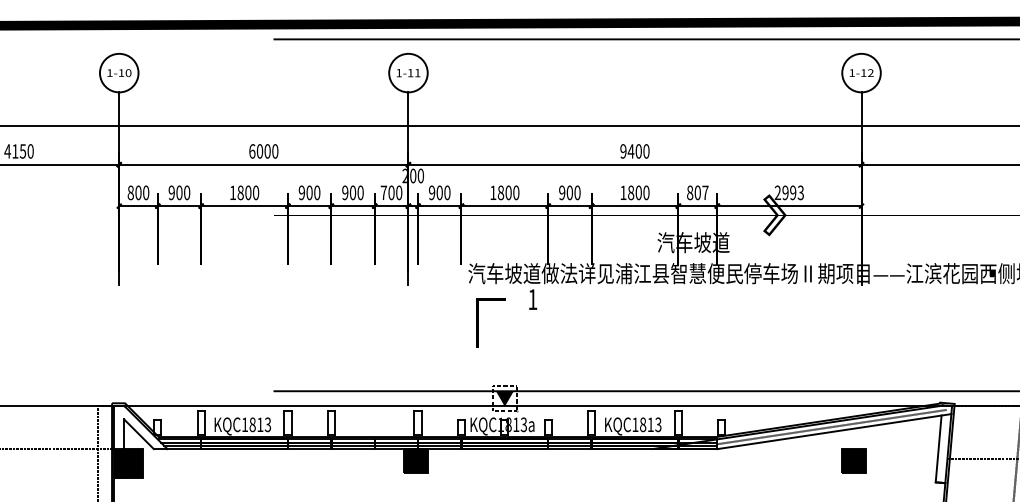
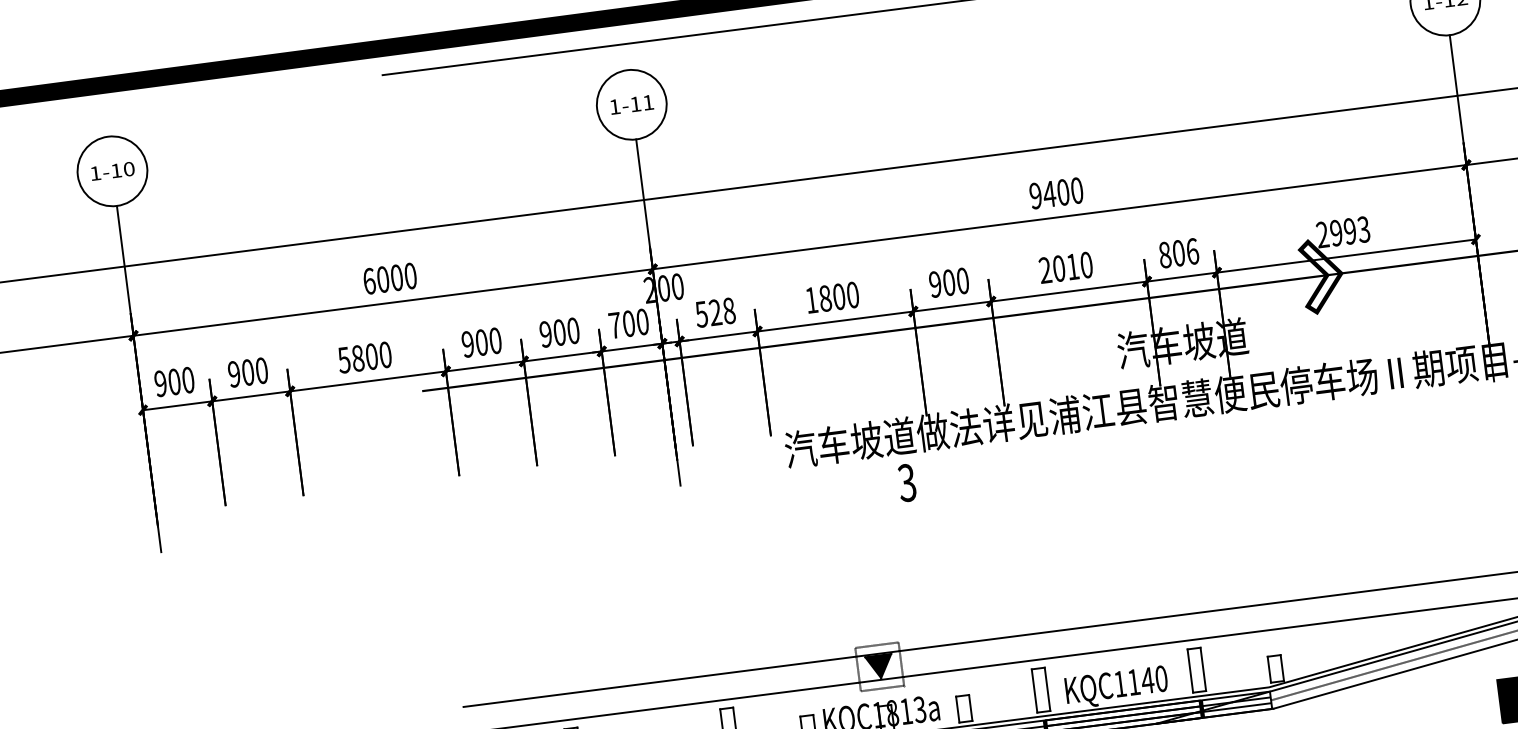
text: (130, 192) -> (160, 383), 800 -> 900
text: (232, 192) -> (343, 359), 1800 -> 5800
text: (439, 192) -> (714, 312), 900 -> 528
text: (630, 192) -> (1057, 268), 1800 -> 2010
text: (705, 192) -> (1192, 250), 807 -> 806
text: (532, 299) -> (906, 482), 1 -> 3
line: (478, 322) -> (814, 536), removed
text: (650, 424) -> (1147, 680), KQC1813 -> KQC1140

